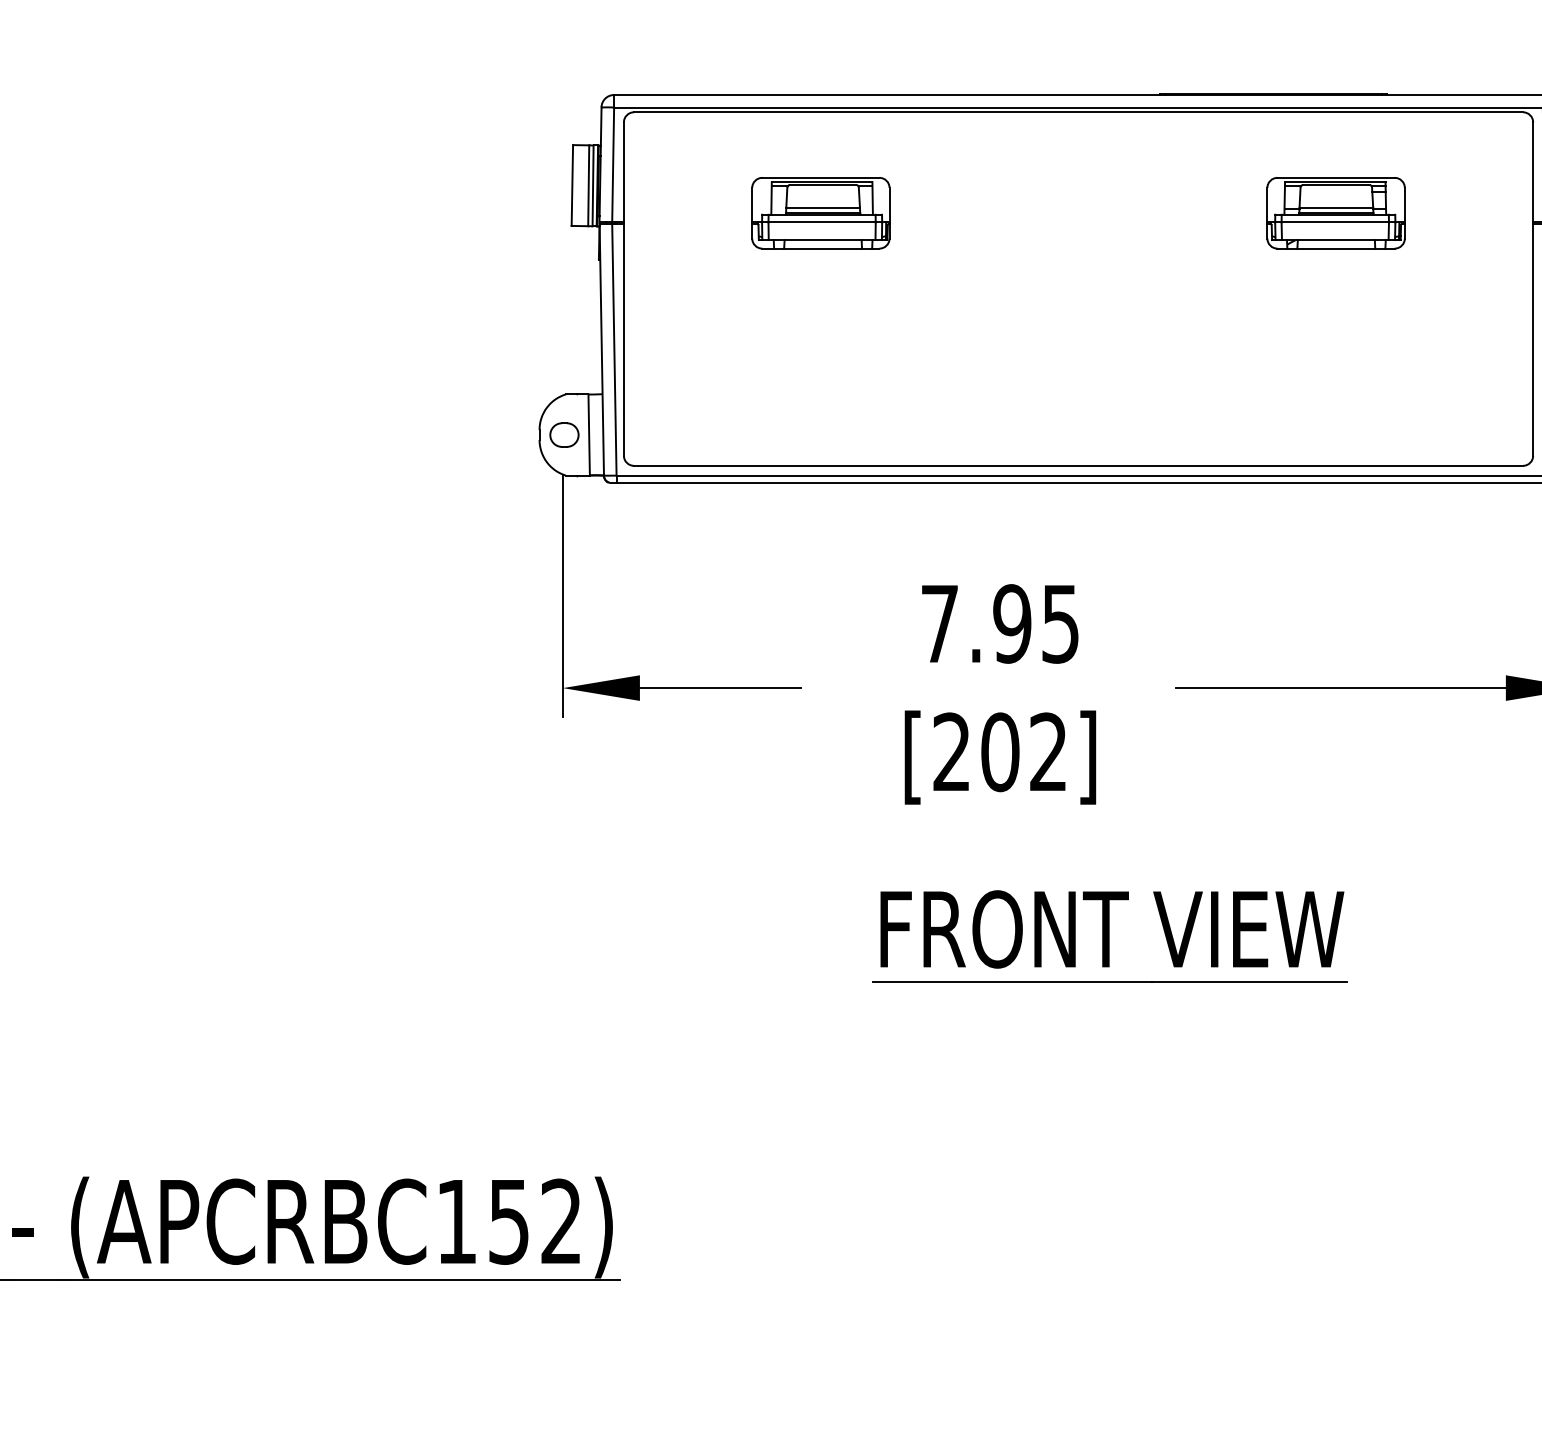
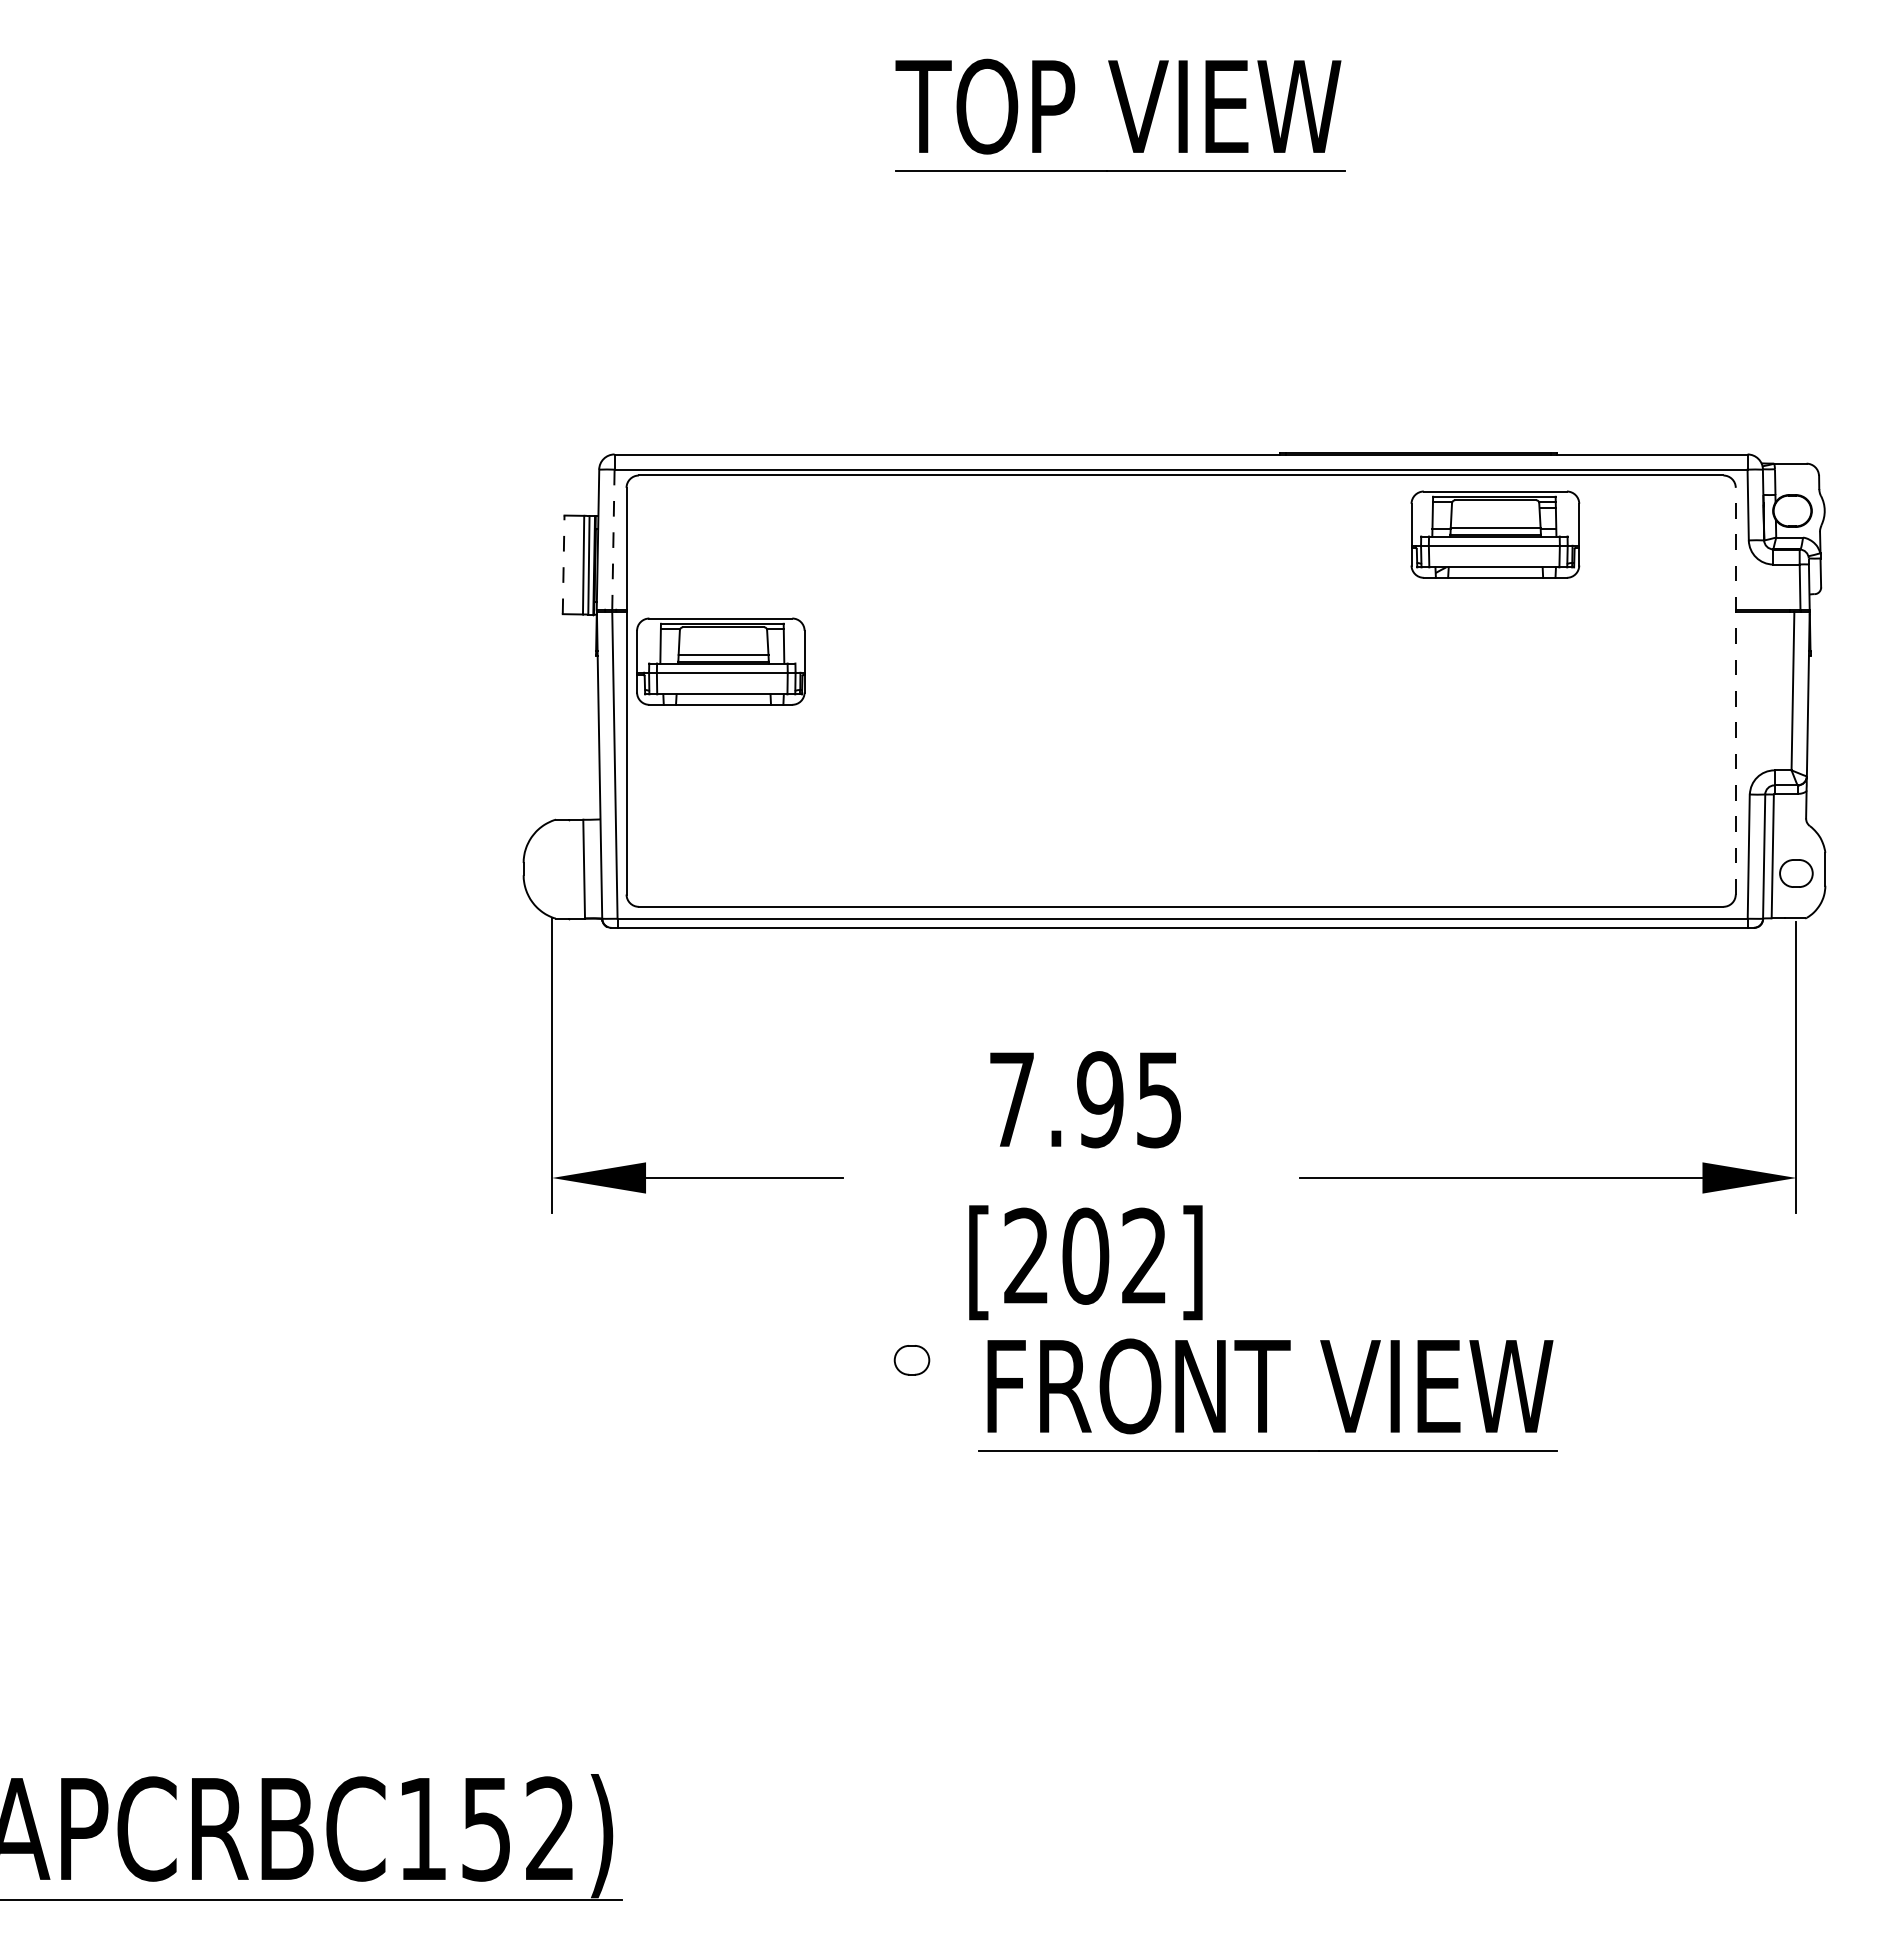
line: (613, 165) -> (613, 540), solid -> dashed
line: (572, 185) -> (563, 564), solid -> dashed
part: (820, 213) -> (720, 661), moved
part: (1336, 213) -> (1495, 534), moved
line: (1532, 288) -> (1735, 690), solid -> dashed
part: (564, 435) -> (911, 1360), moved
part: (1109, 936) -> (1267, 1394), moved

